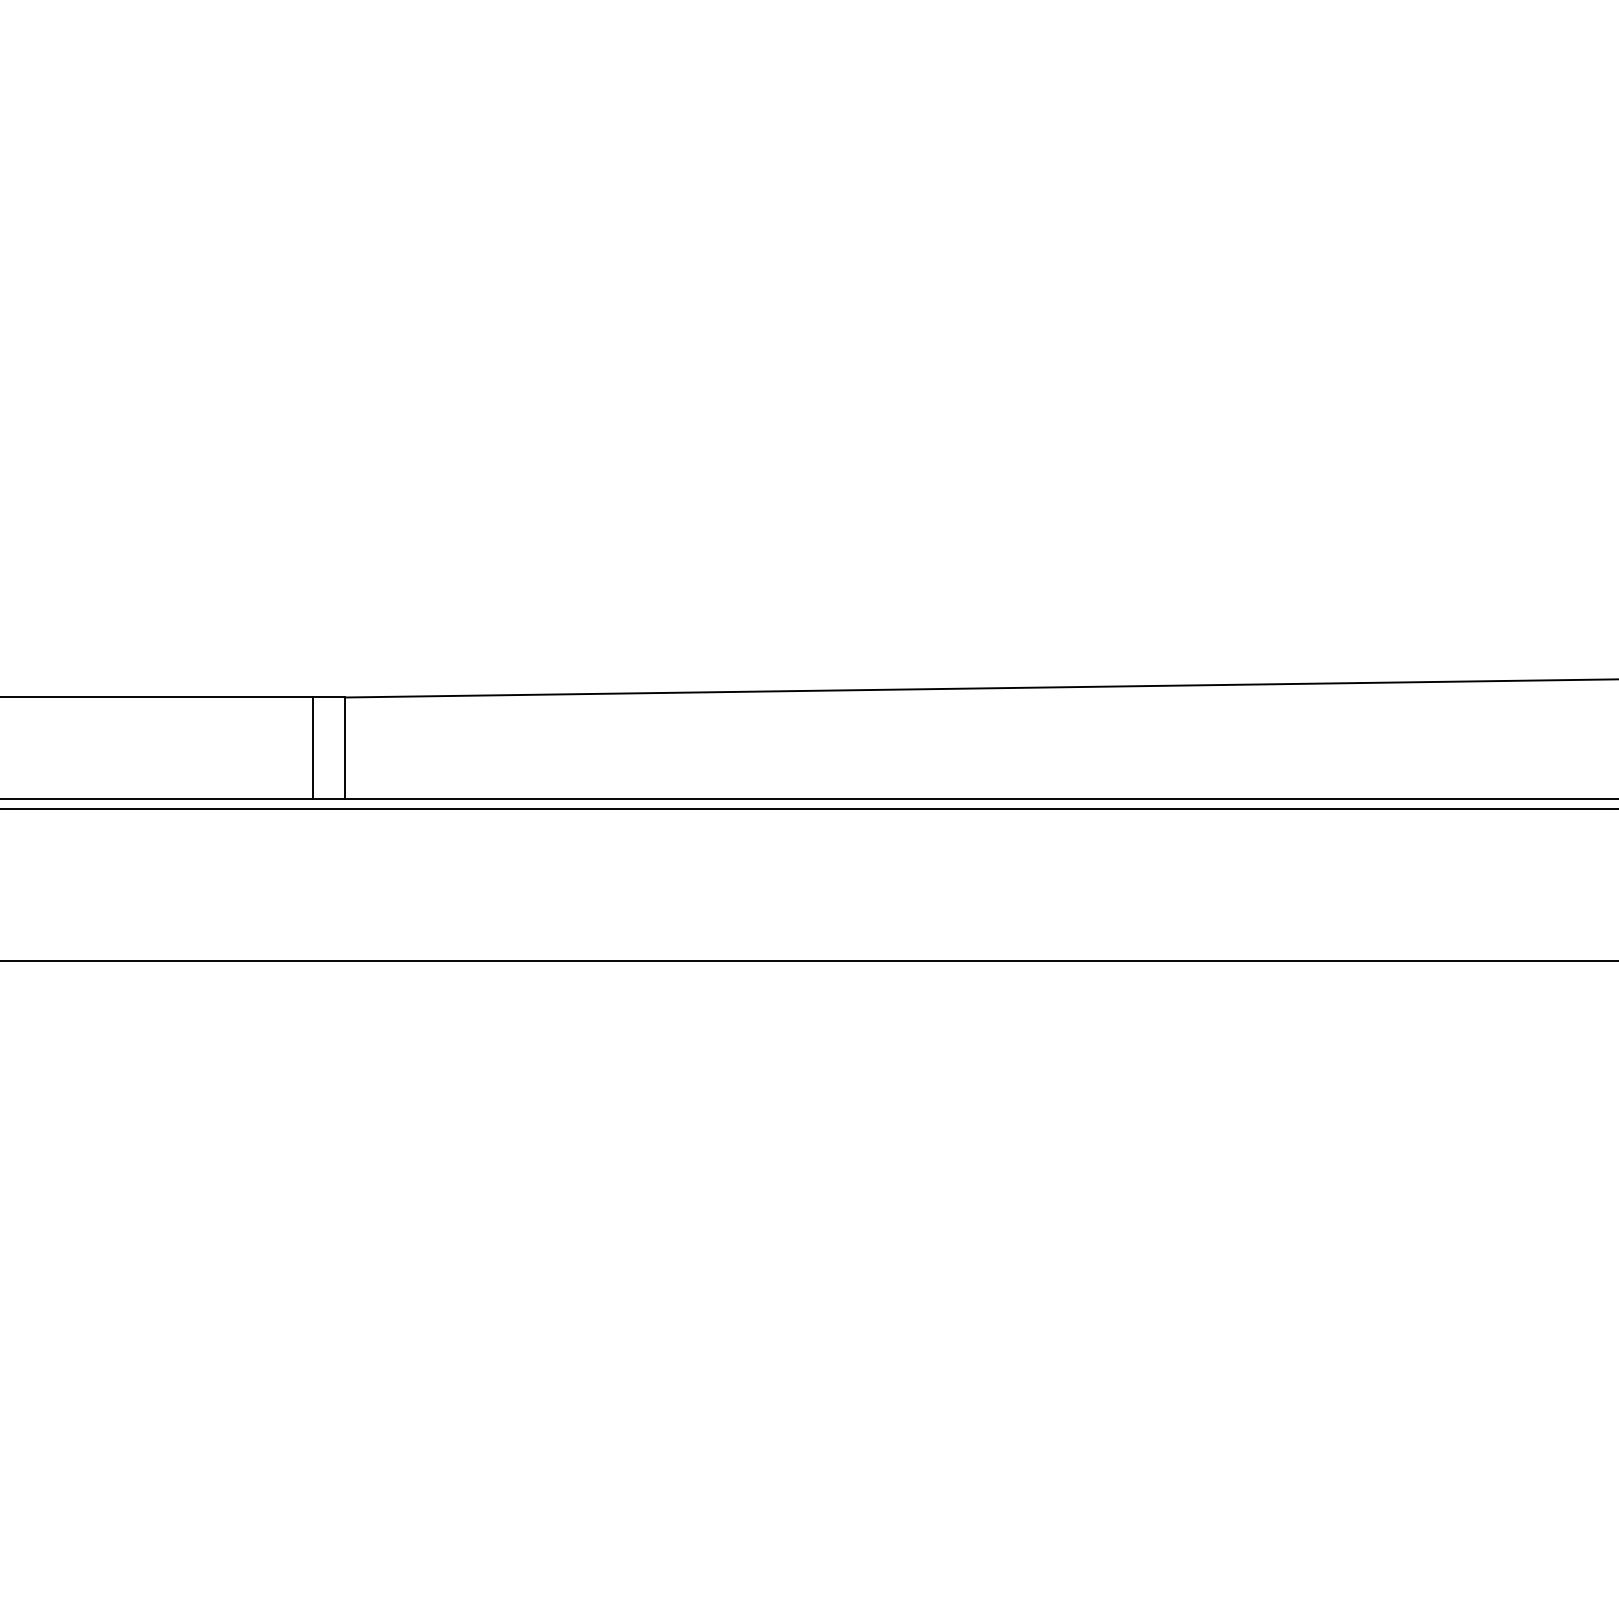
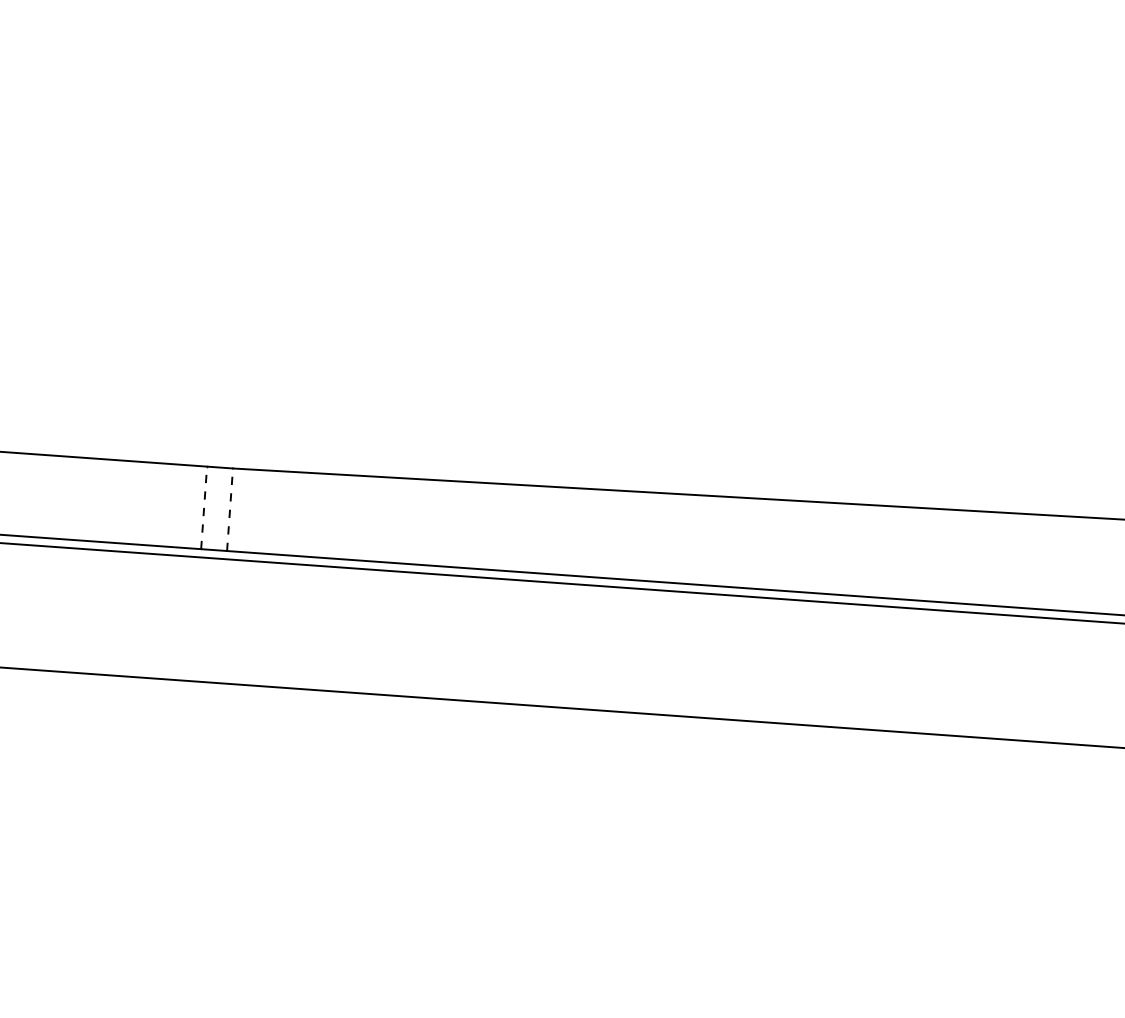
line: (313, 748) -> (204, 508), solid -> dashed
line: (344, 748) -> (229, 509), solid -> dashed

